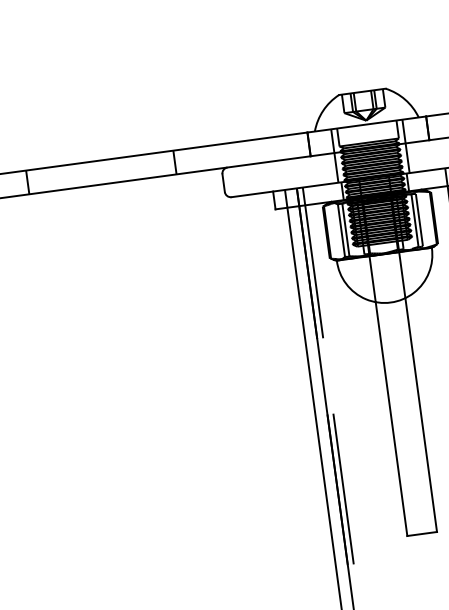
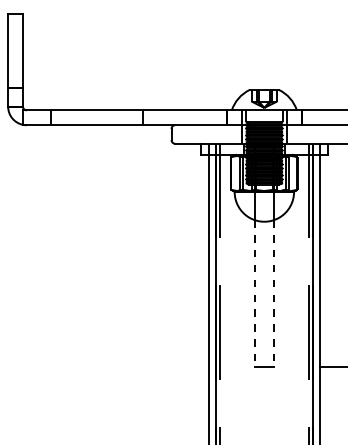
line: (420, 415) -> (273, 293), solid -> dashed
line: (392, 419) -> (255, 293), solid -> dashed

